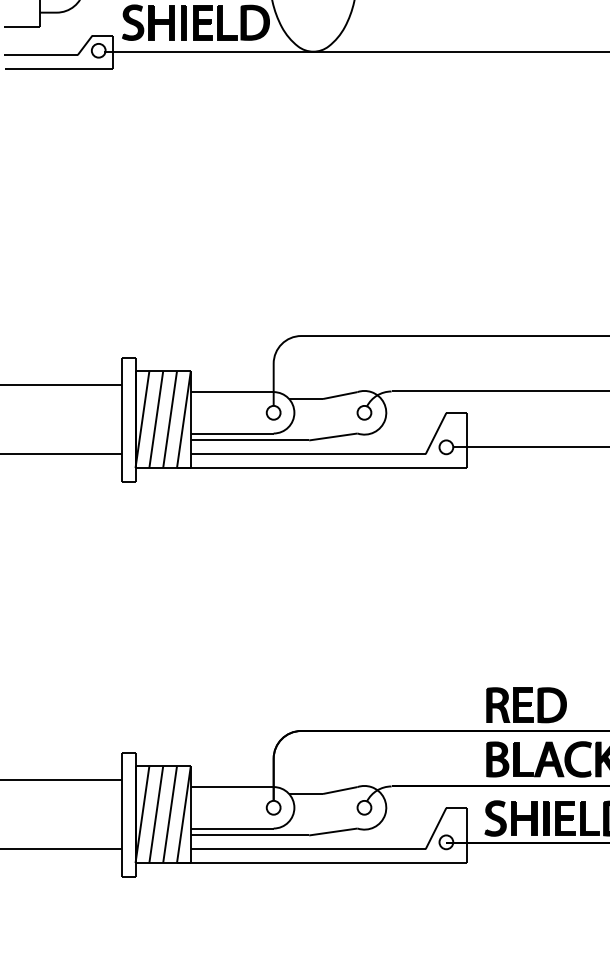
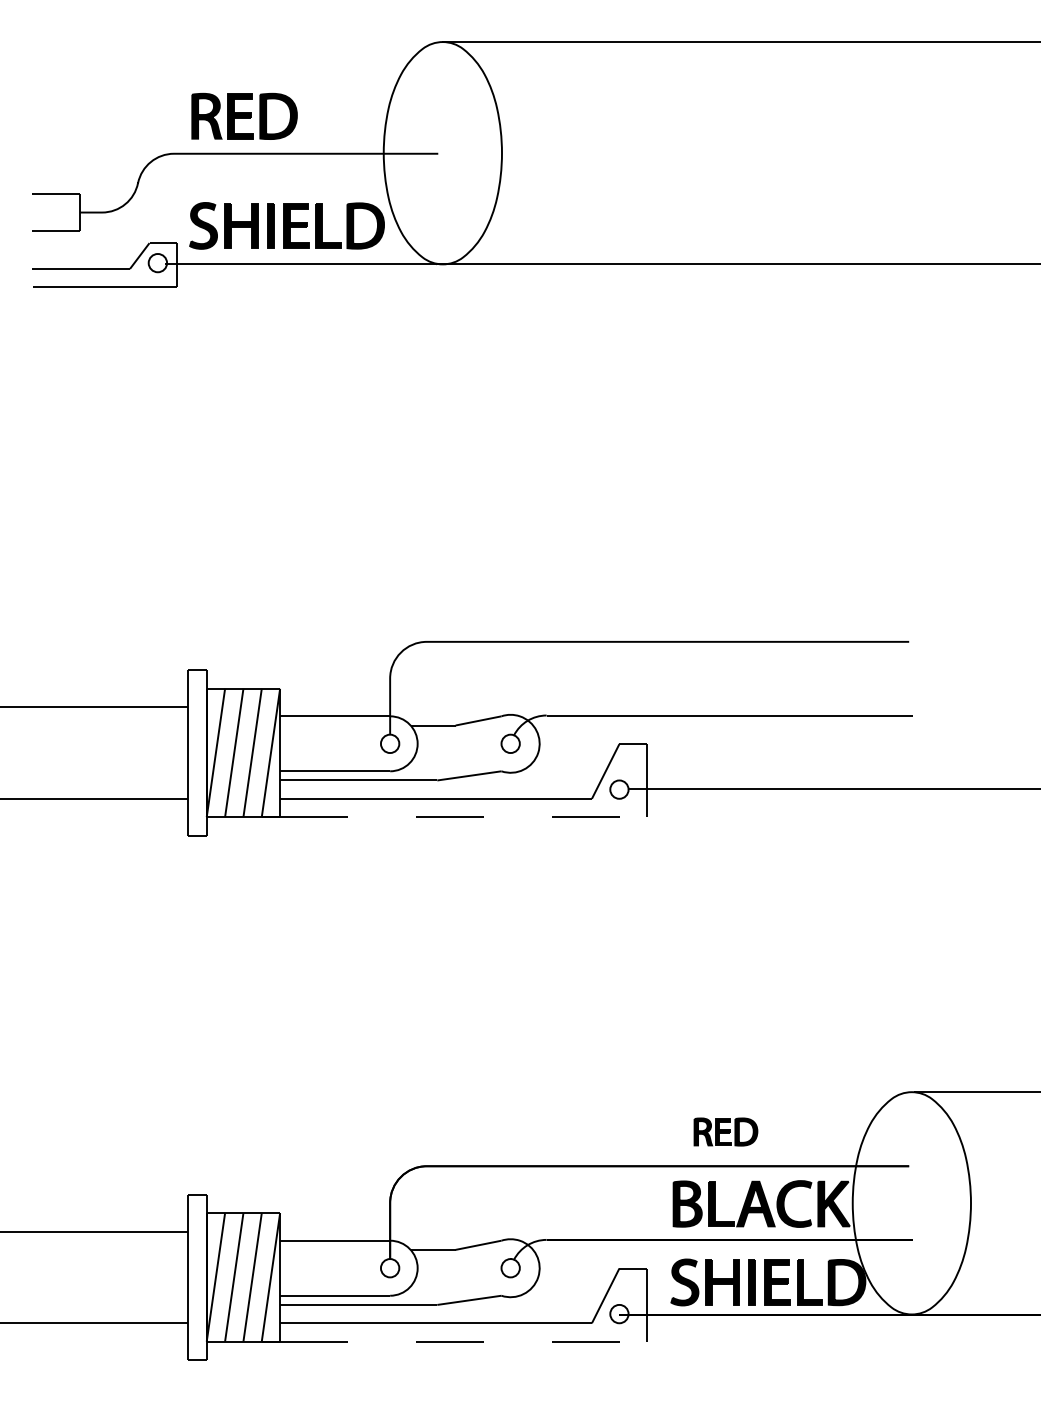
line: (329, 468) -> (464, 817), solid -> dashed
part: (526, 704) -> (725, 1131), size x0.6
line: (329, 862) -> (464, 1341), solid -> dashed

